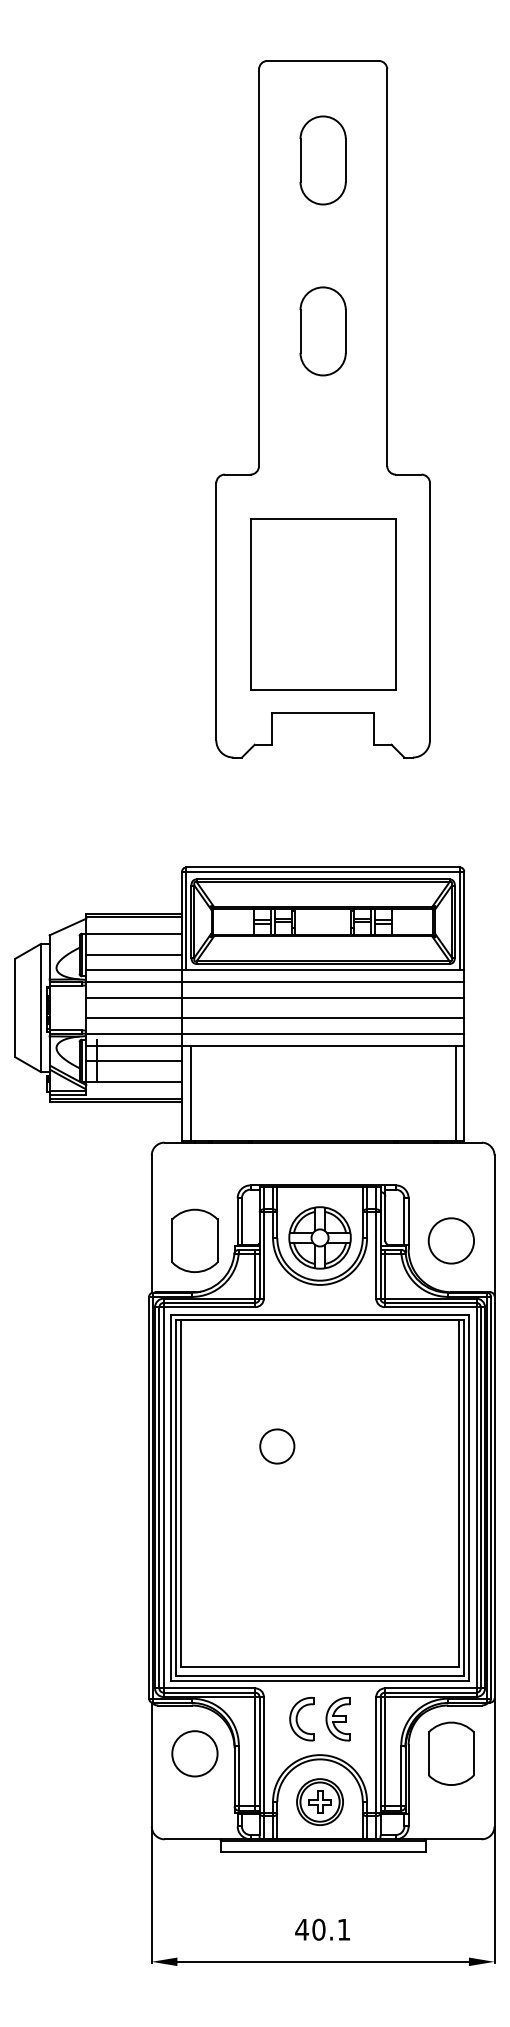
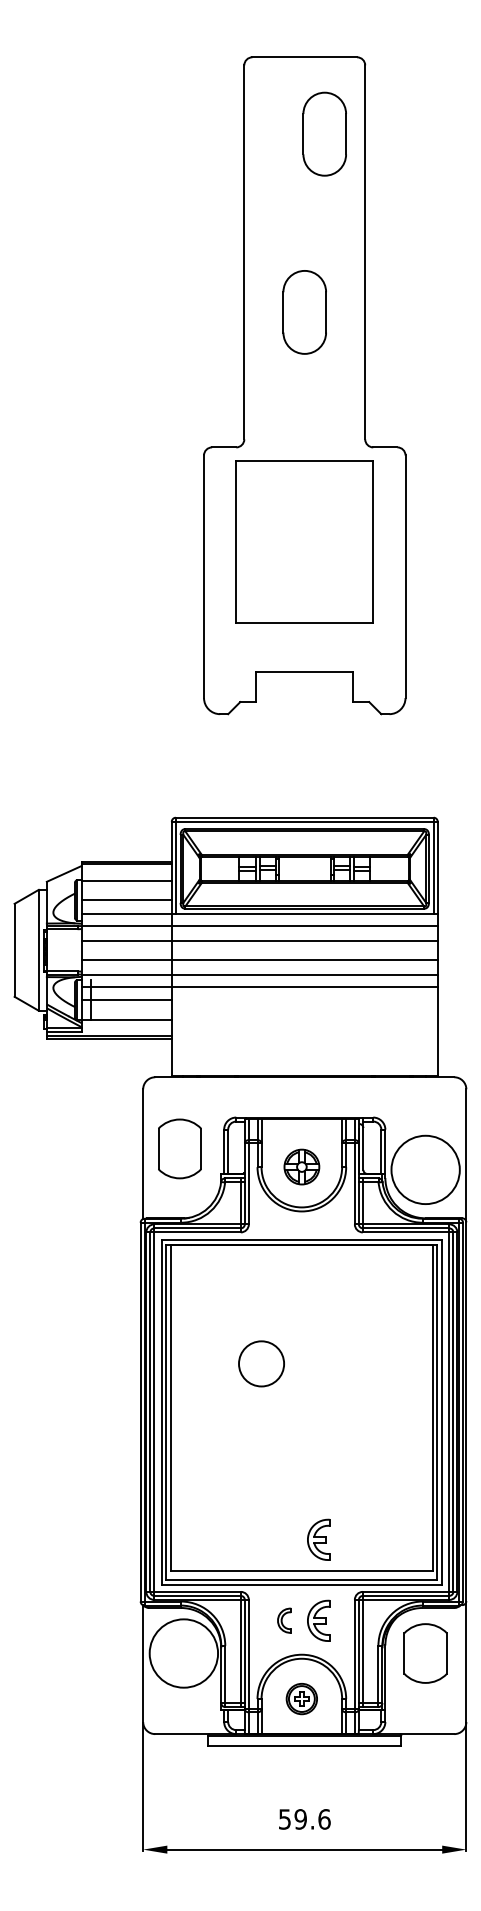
part: (322, 159) -> (324, 133), moved
part: (322, 604) -> (304, 541), moved
line: (190, 1093) -> (179, 1030), removed
line: (455, 1093) -> (429, 1030), removed
part: (319, 1237) -> (301, 1166), size x0.6
part: (194, 1240) -> (179, 1148), moved
circle: (451, 1240) -> (425, 1169), size x1.6
circle: (277, 1446) -> (261, 1363), size x1.4
part: (337, 1632) -> (318, 1539), added
part: (301, 1718) -> (284, 1620), size x0.6
circle: (194, 1753) -> (183, 1653), size x1.6
part: (319, 1801) -> (301, 1698), size x0.7
text: (322, 1929) -> (304, 1819), 40.1 -> 59.6

